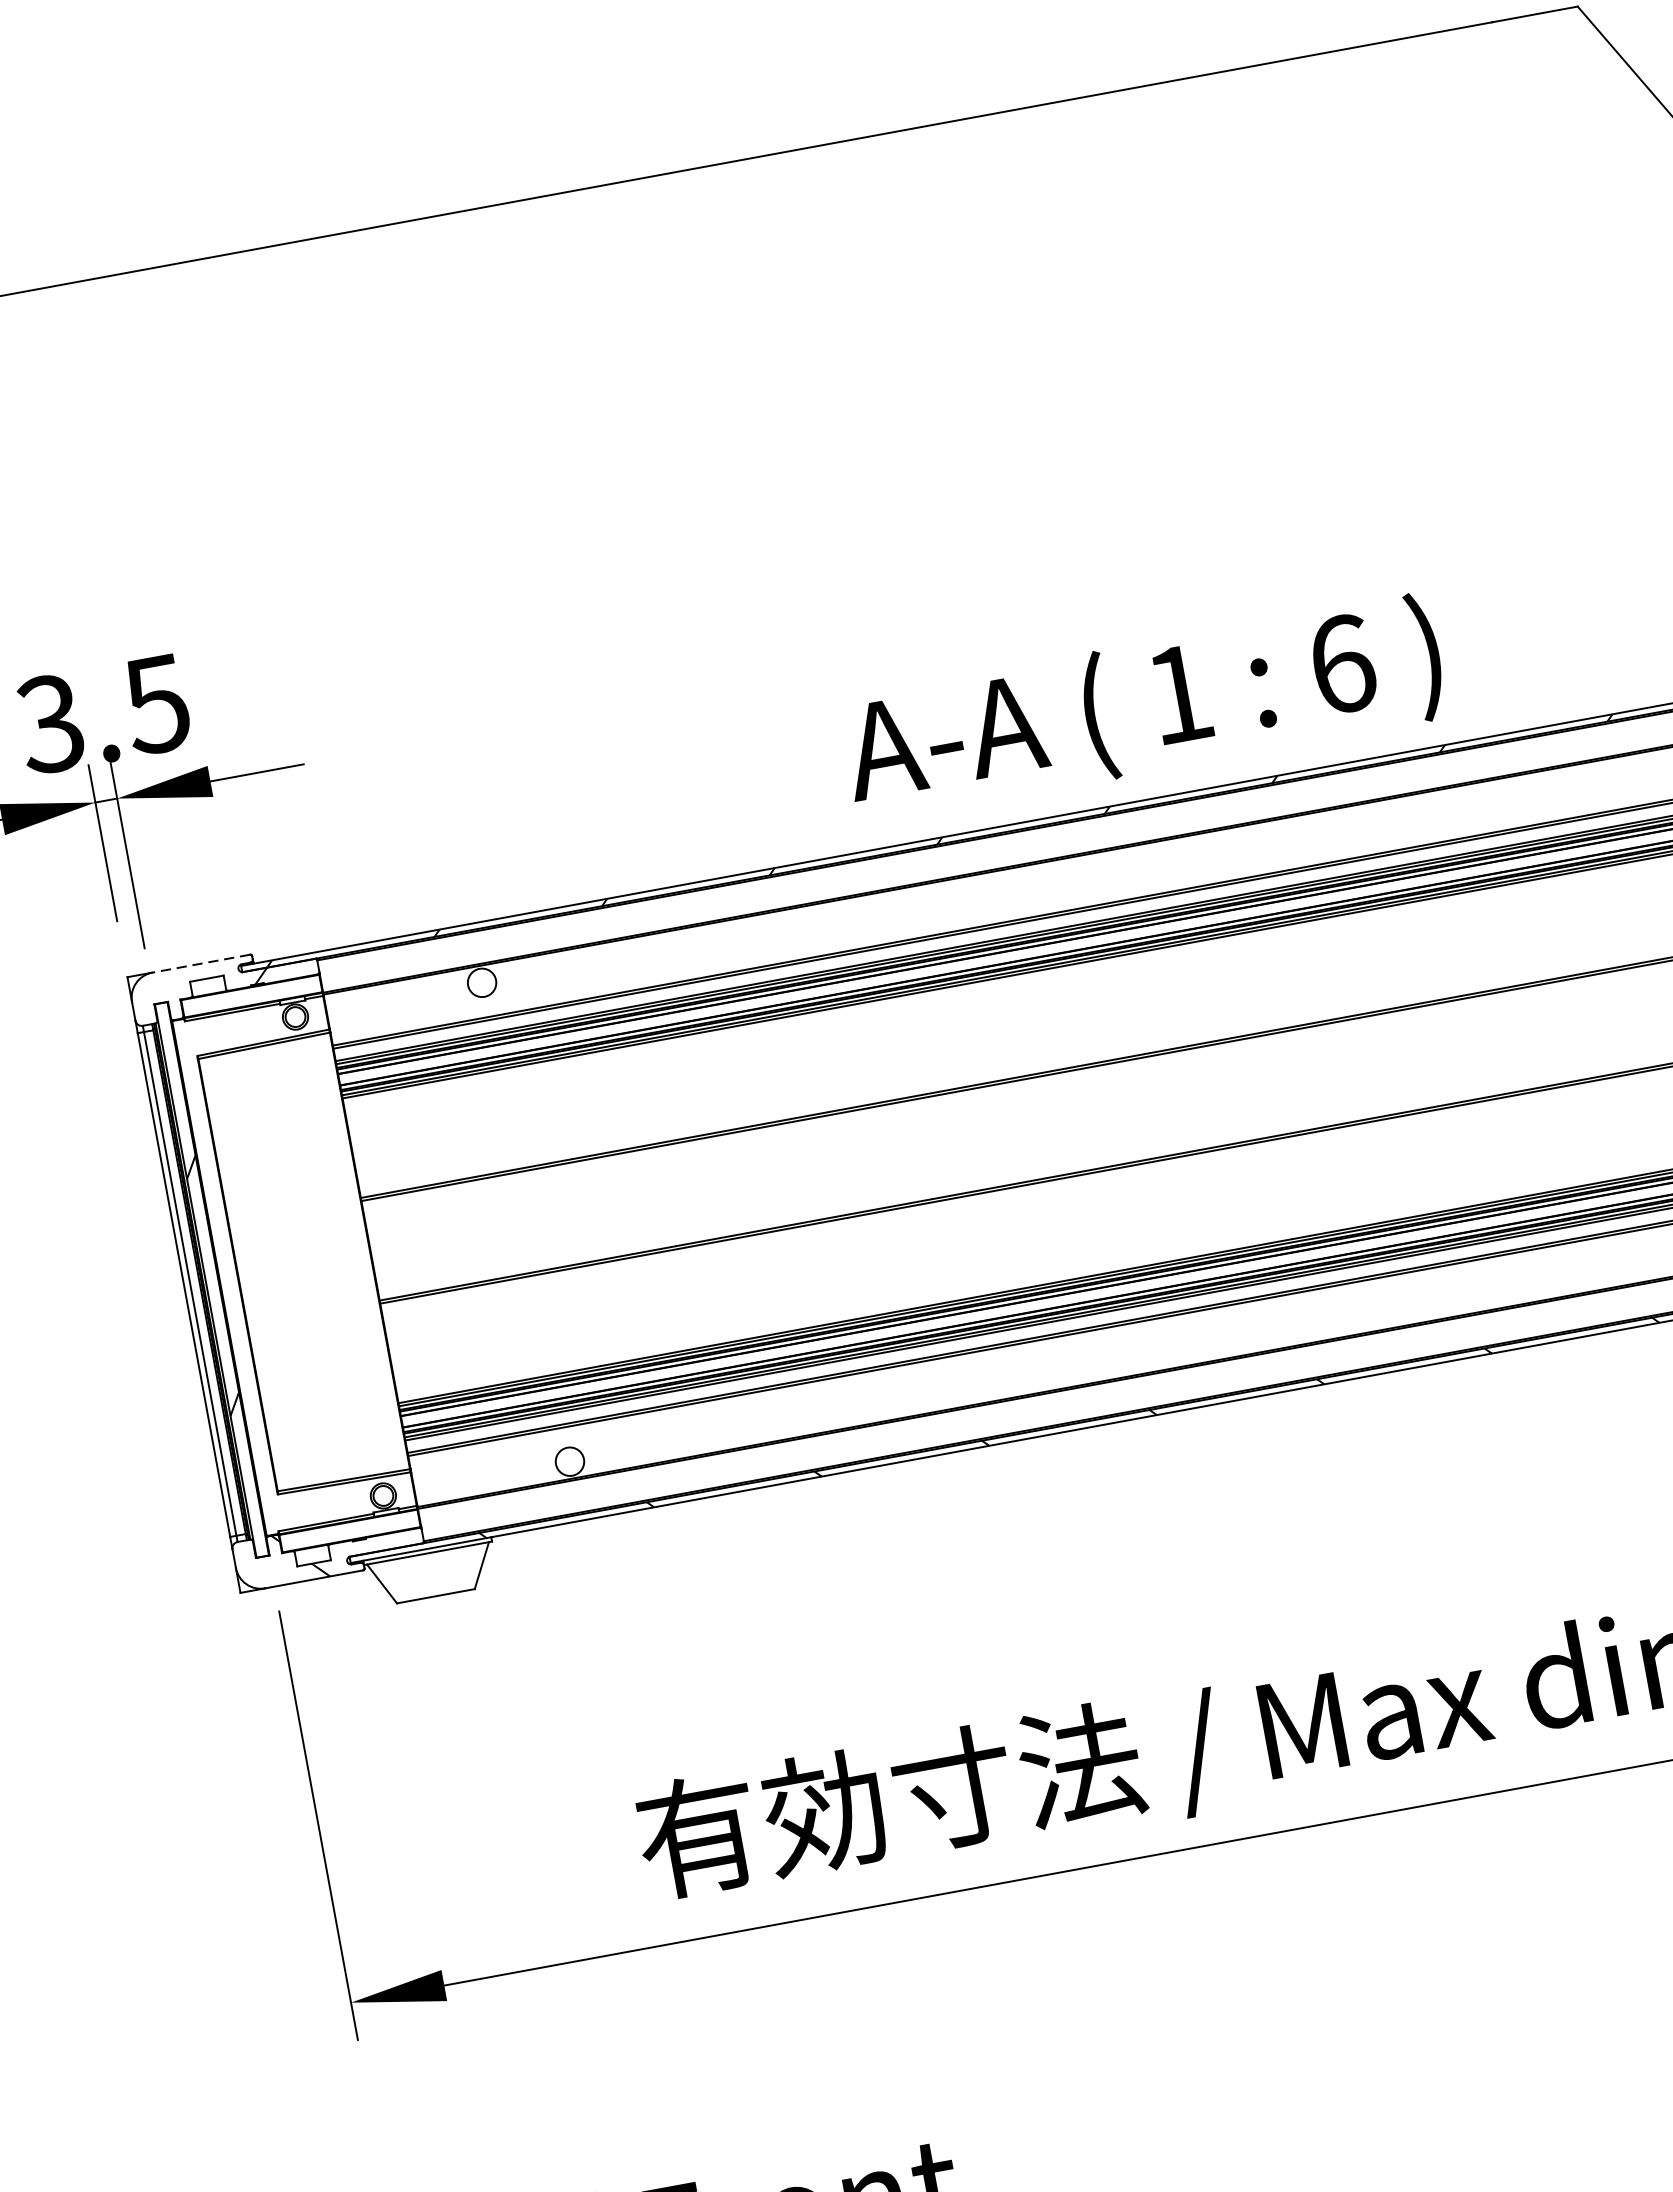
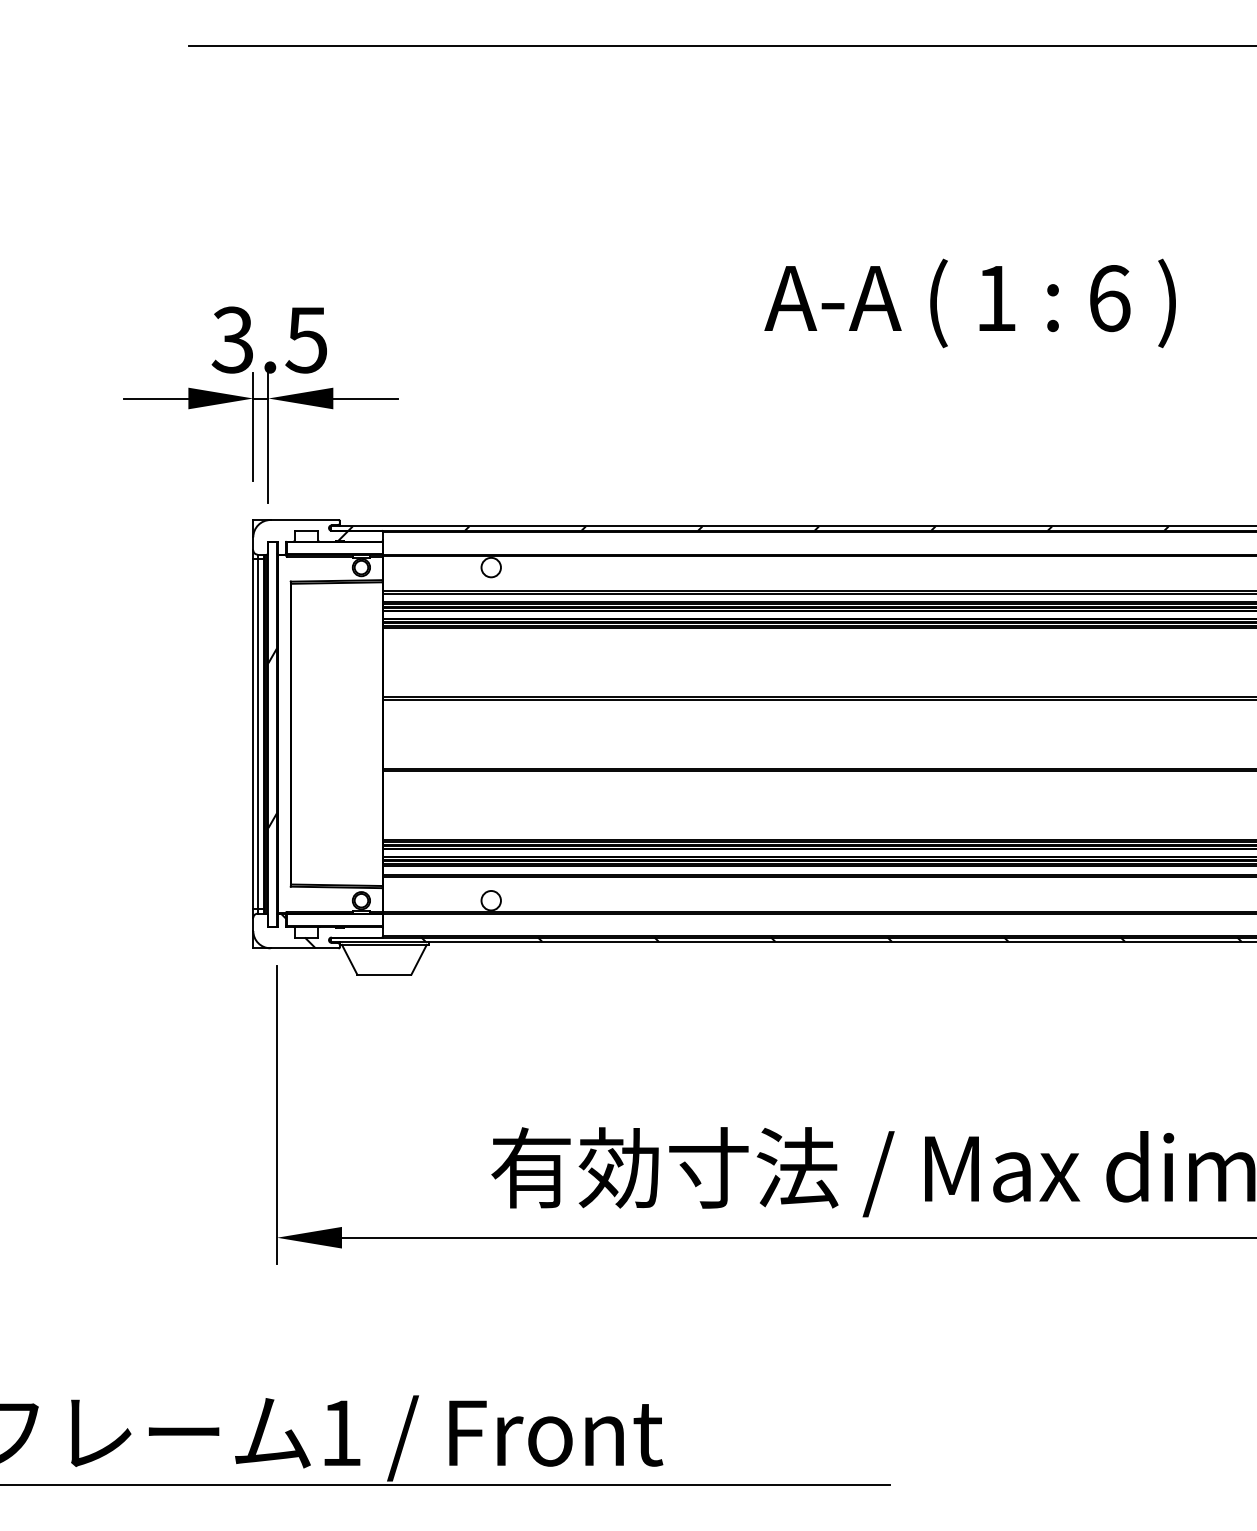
text: (1142, 708) -> (969, 303), moved
line: (201, 964) -> (304, 520), dashed -> solid

